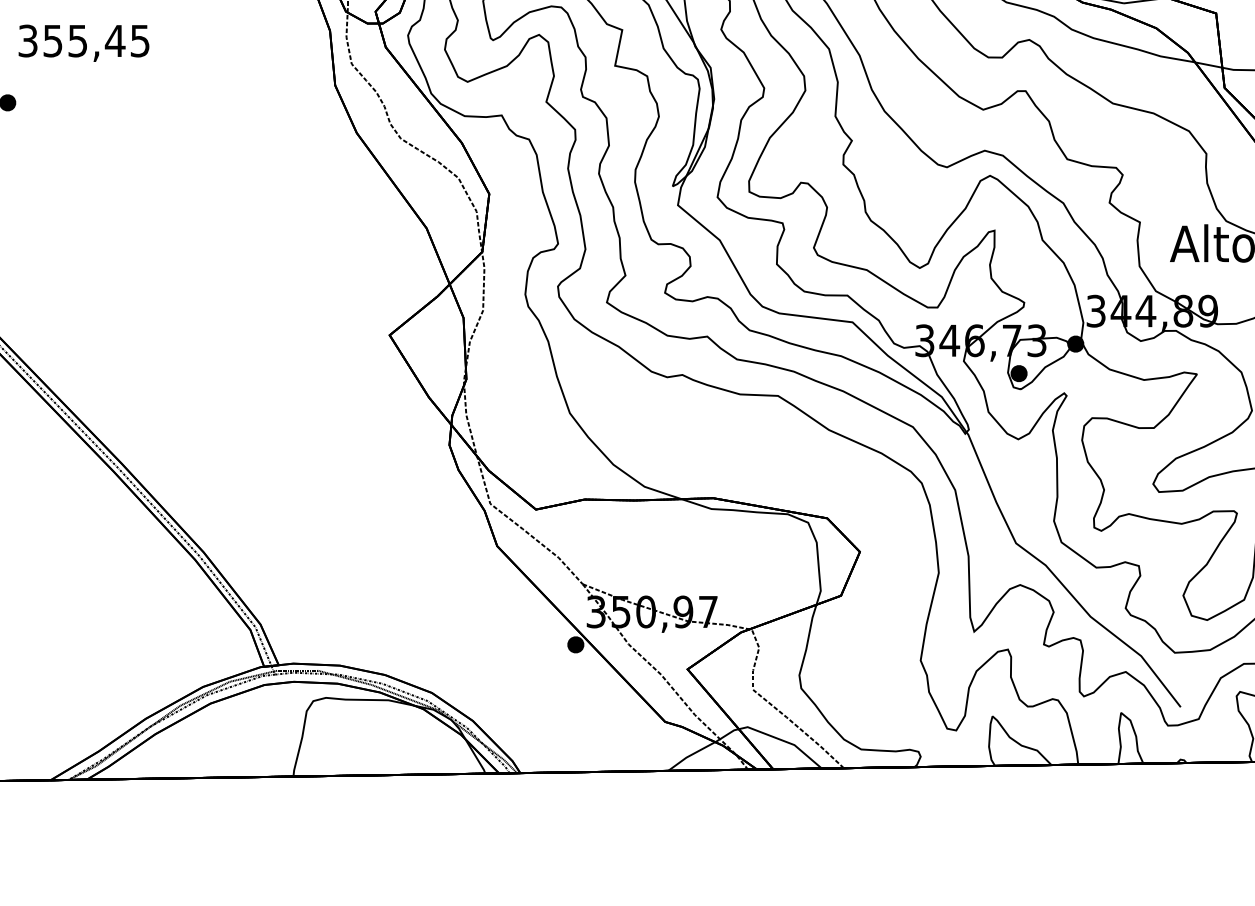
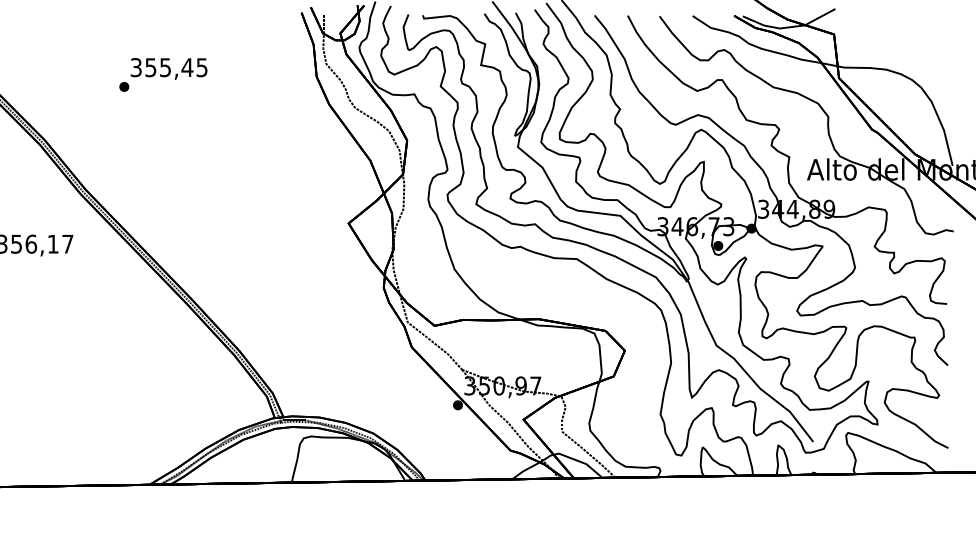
text: (82, 42) -> (168, 68), moved

